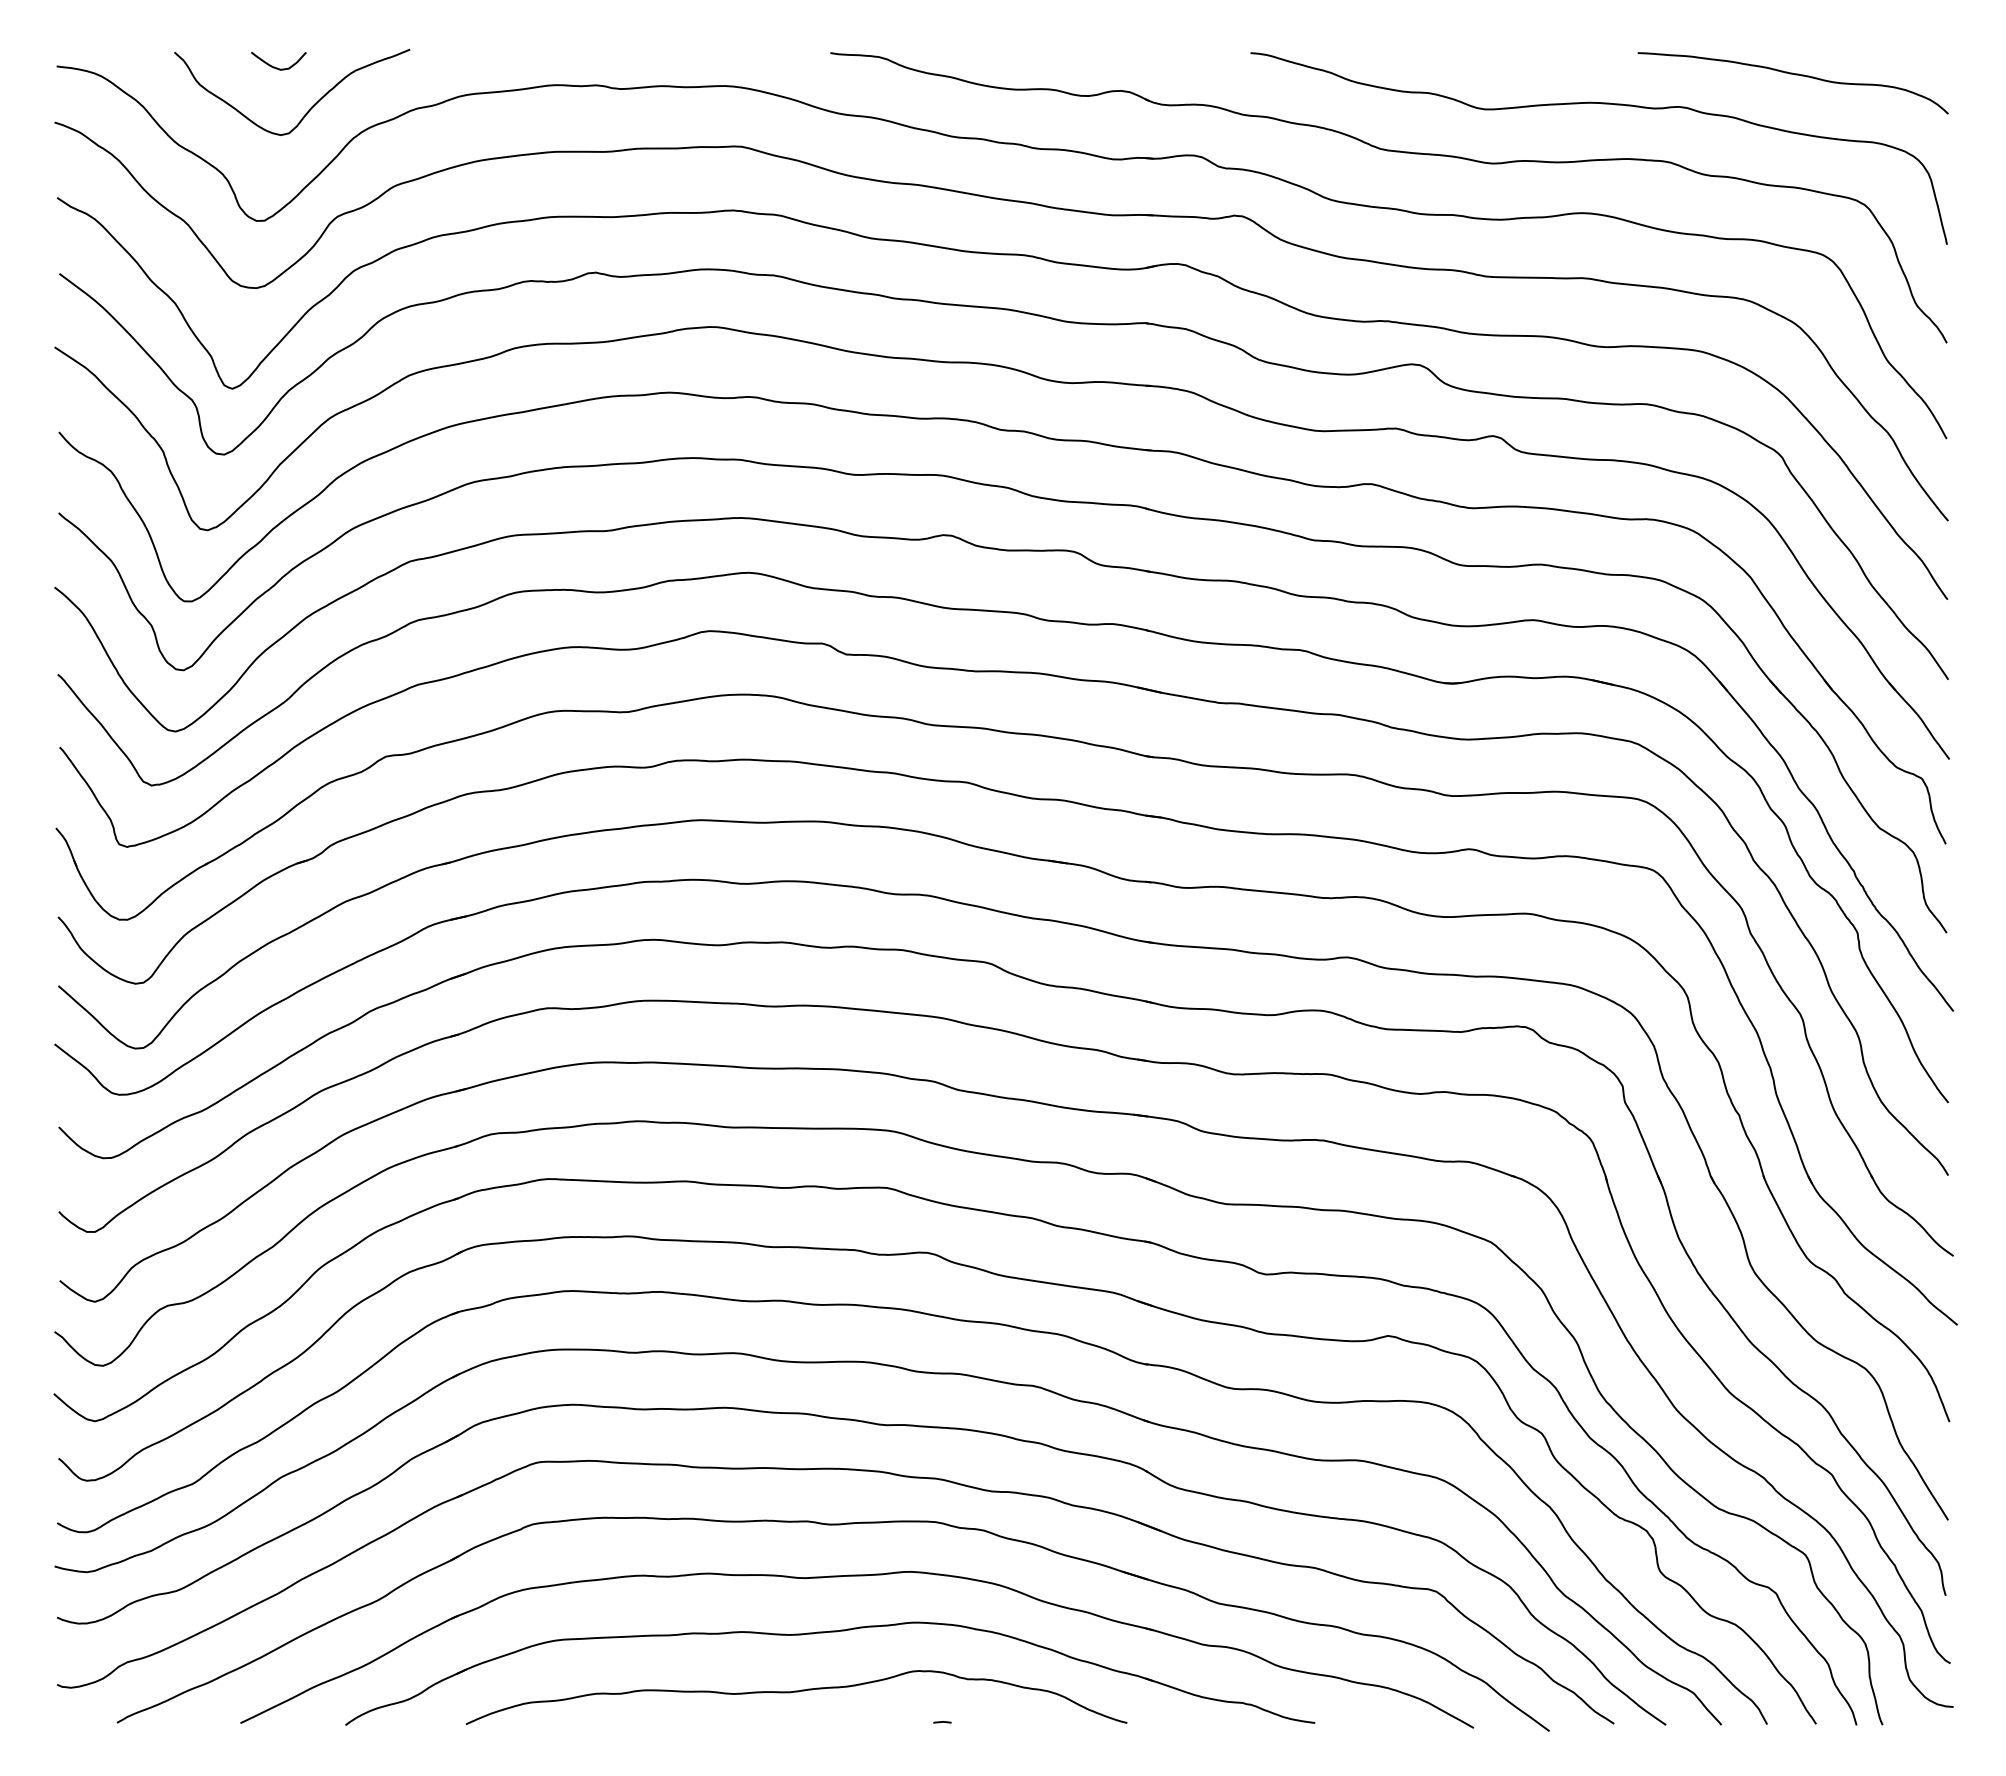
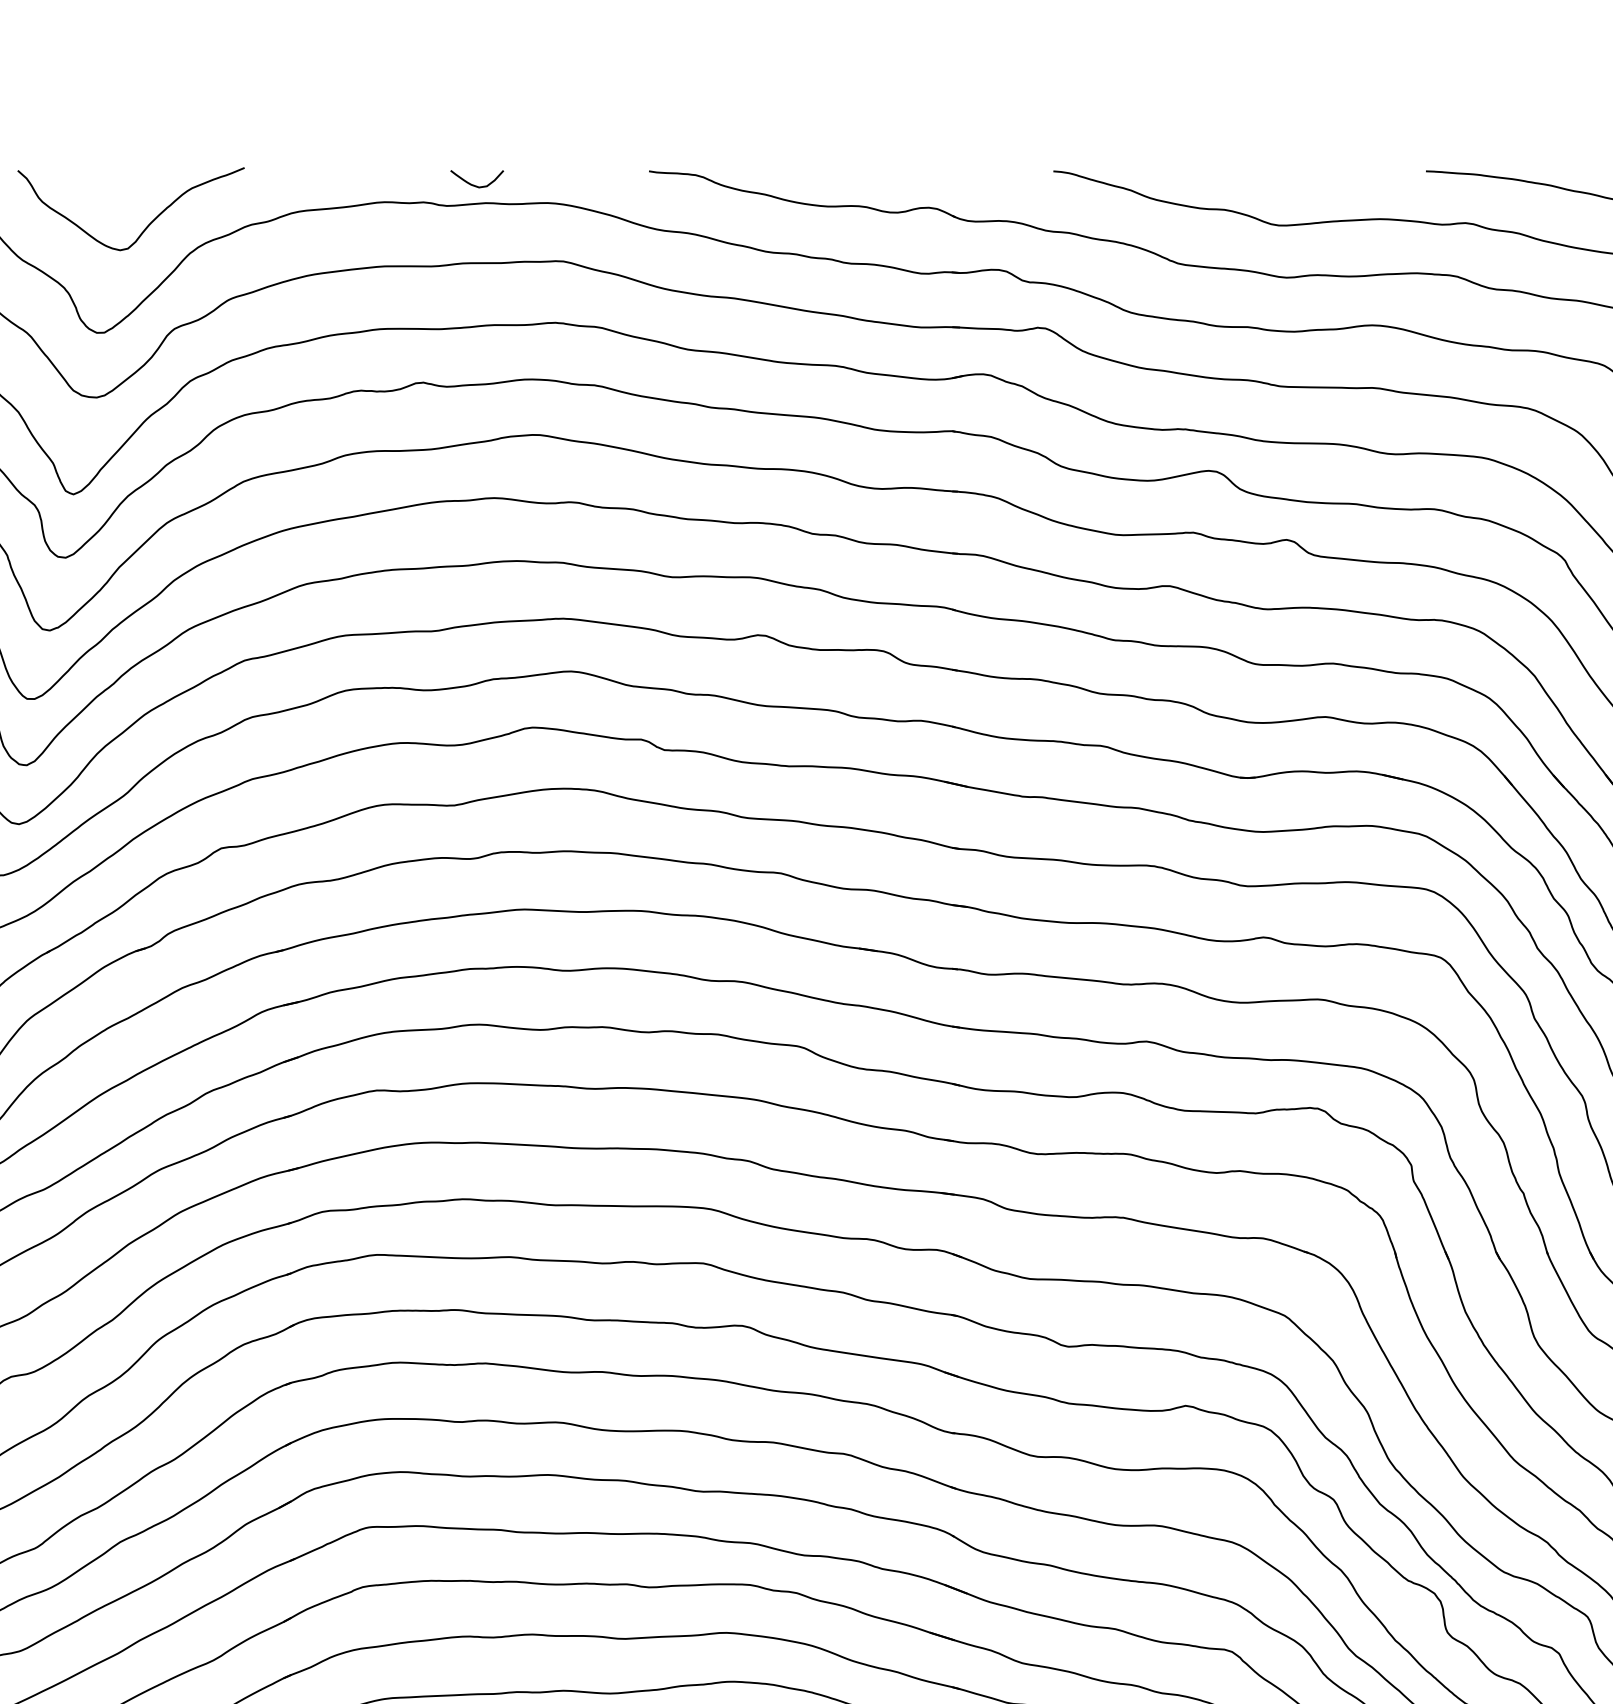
curve: (277, 67) -> (475, 185), moved

